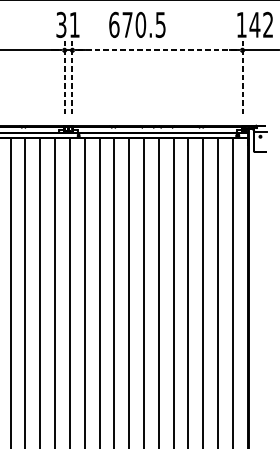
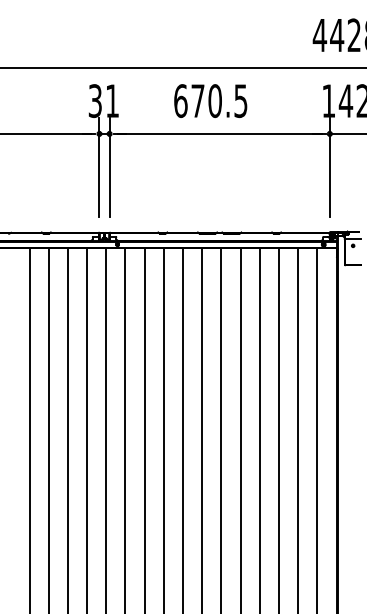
text: (137, 24) -> (210, 100), moved
line: (157, 49) -> (219, 133), dashed -> solid
line: (64, 76) -> (99, 167), dashed -> solid
line: (72, 76) -> (109, 167), dashed -> solid
line: (242, 76) -> (329, 167), dashed -> solid

